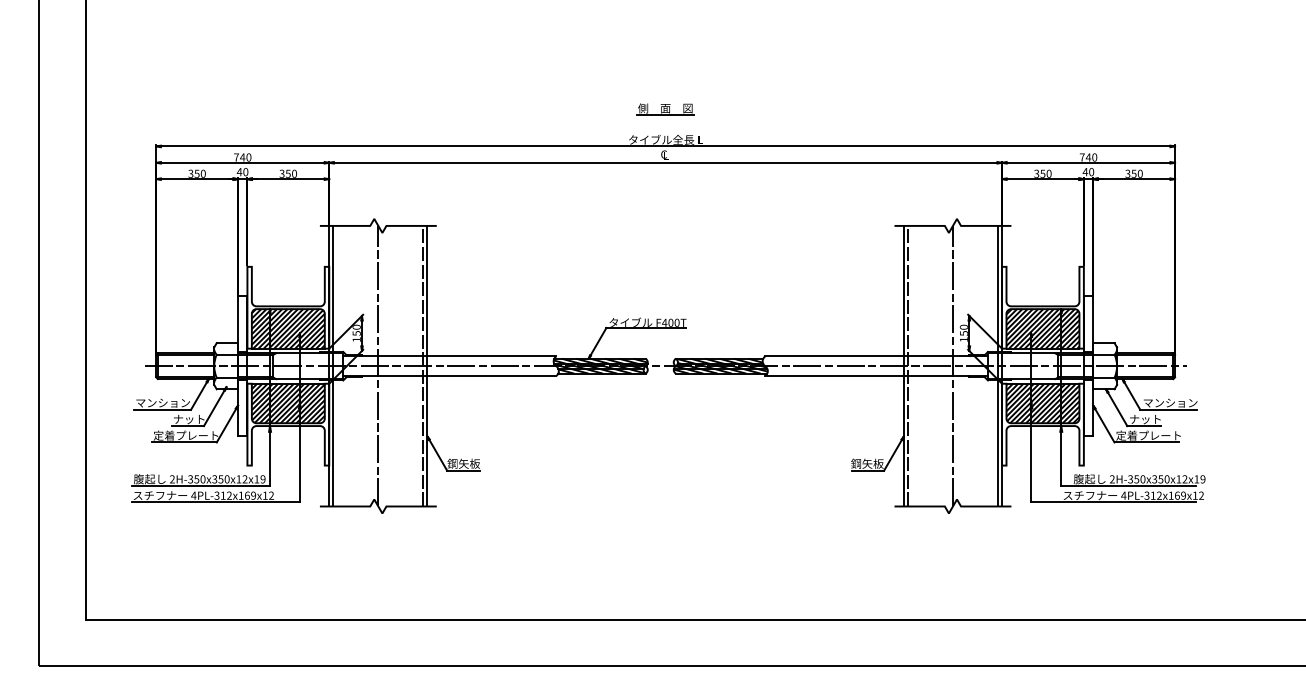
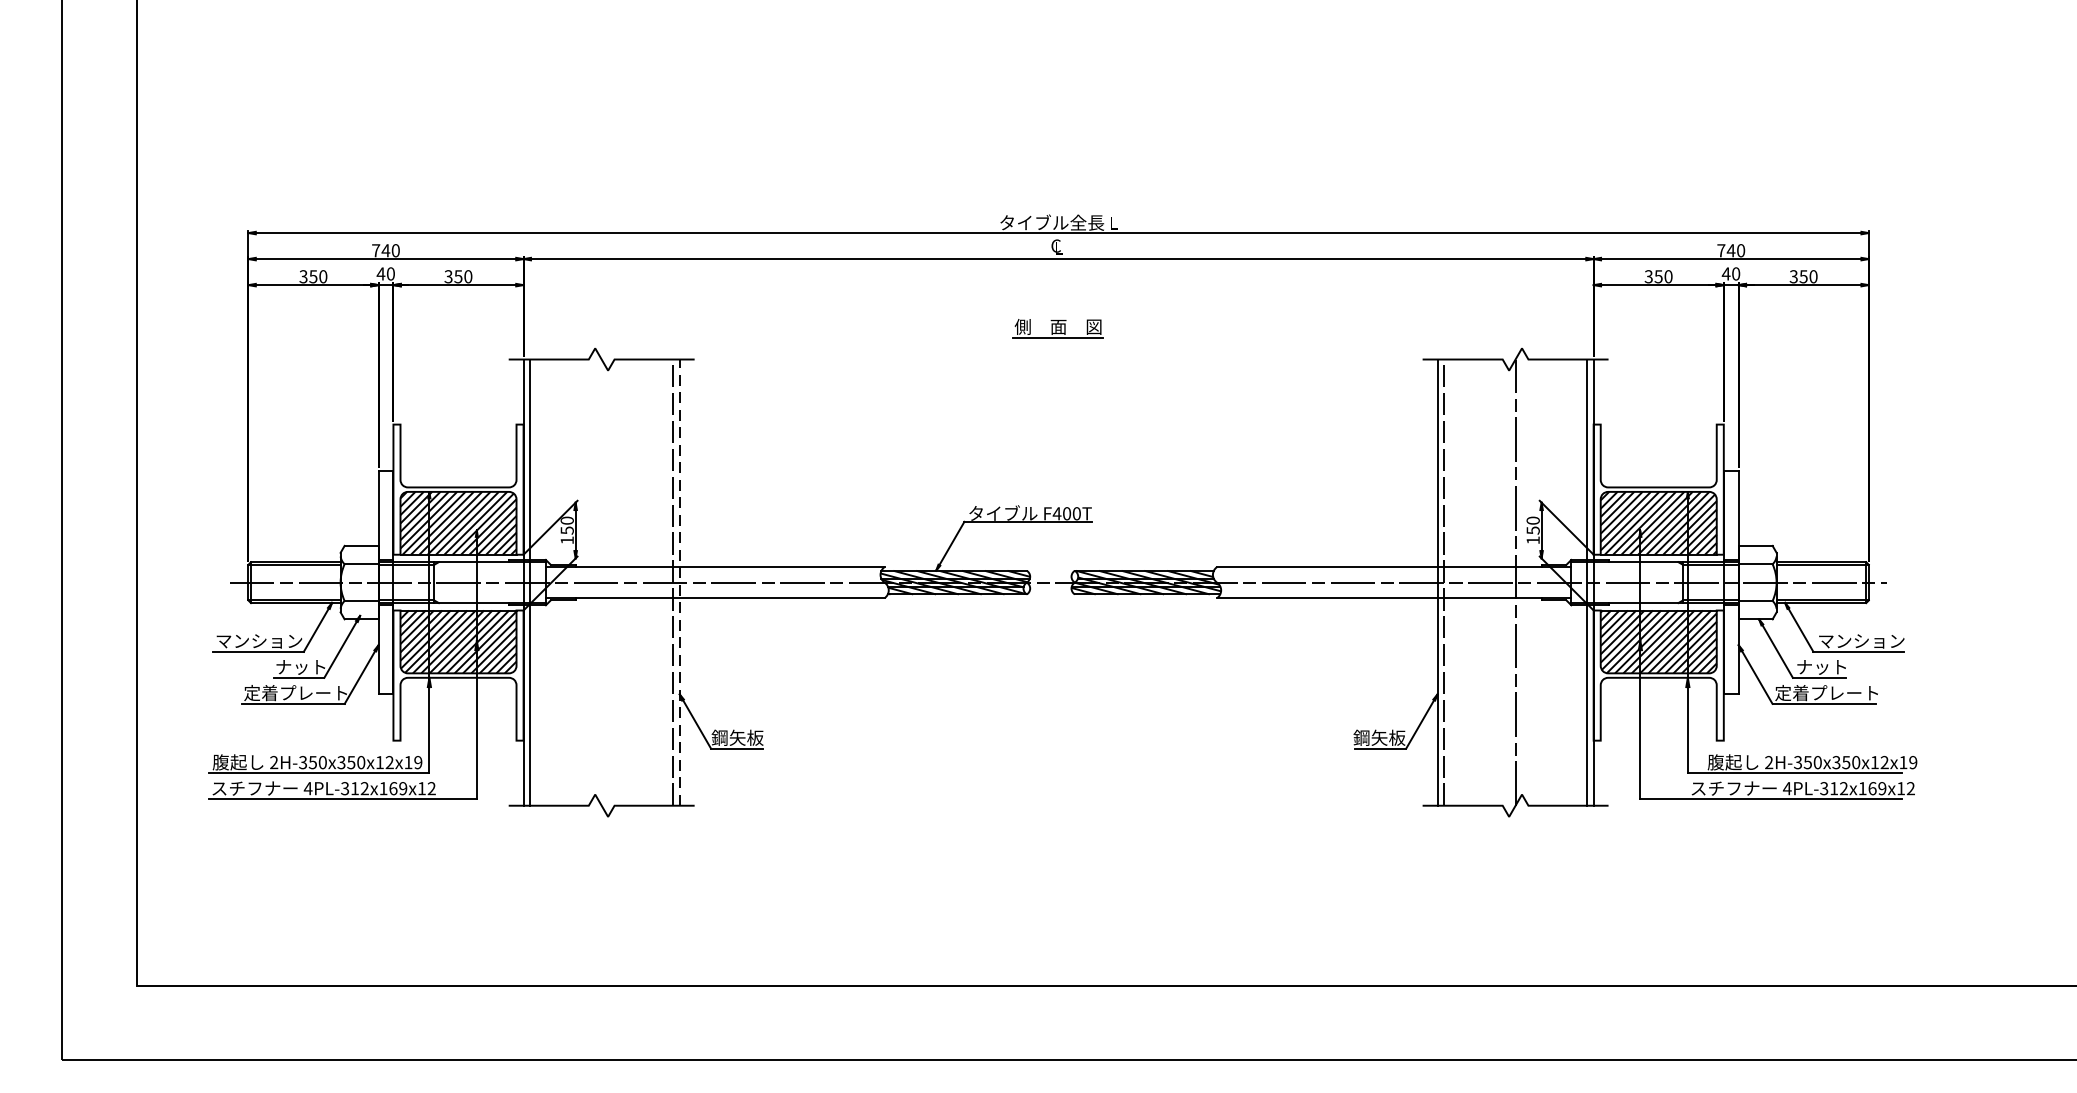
part: (665, 109) -> (1058, 328), moved
line: (378, 365) -> (601, 581), removed
line: (427, 365) -> (679, 581), solid -> dashed

